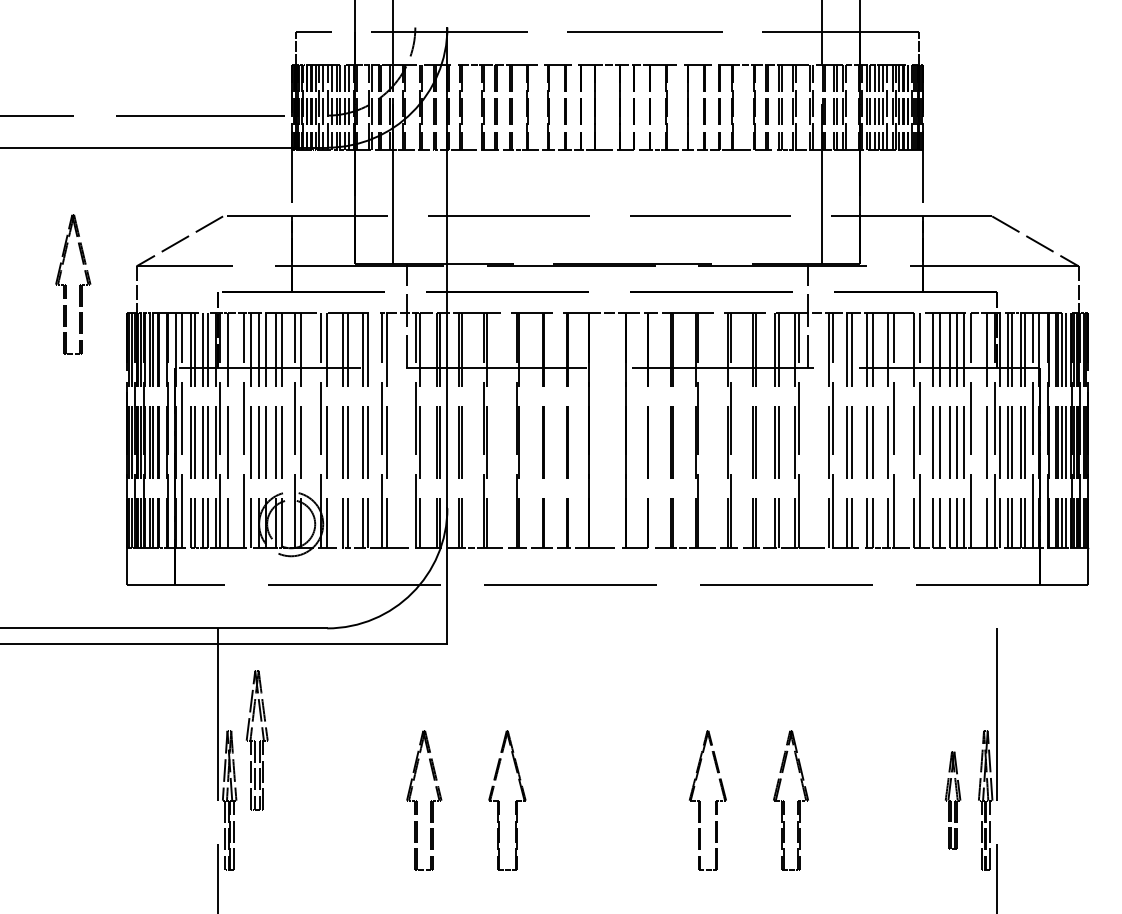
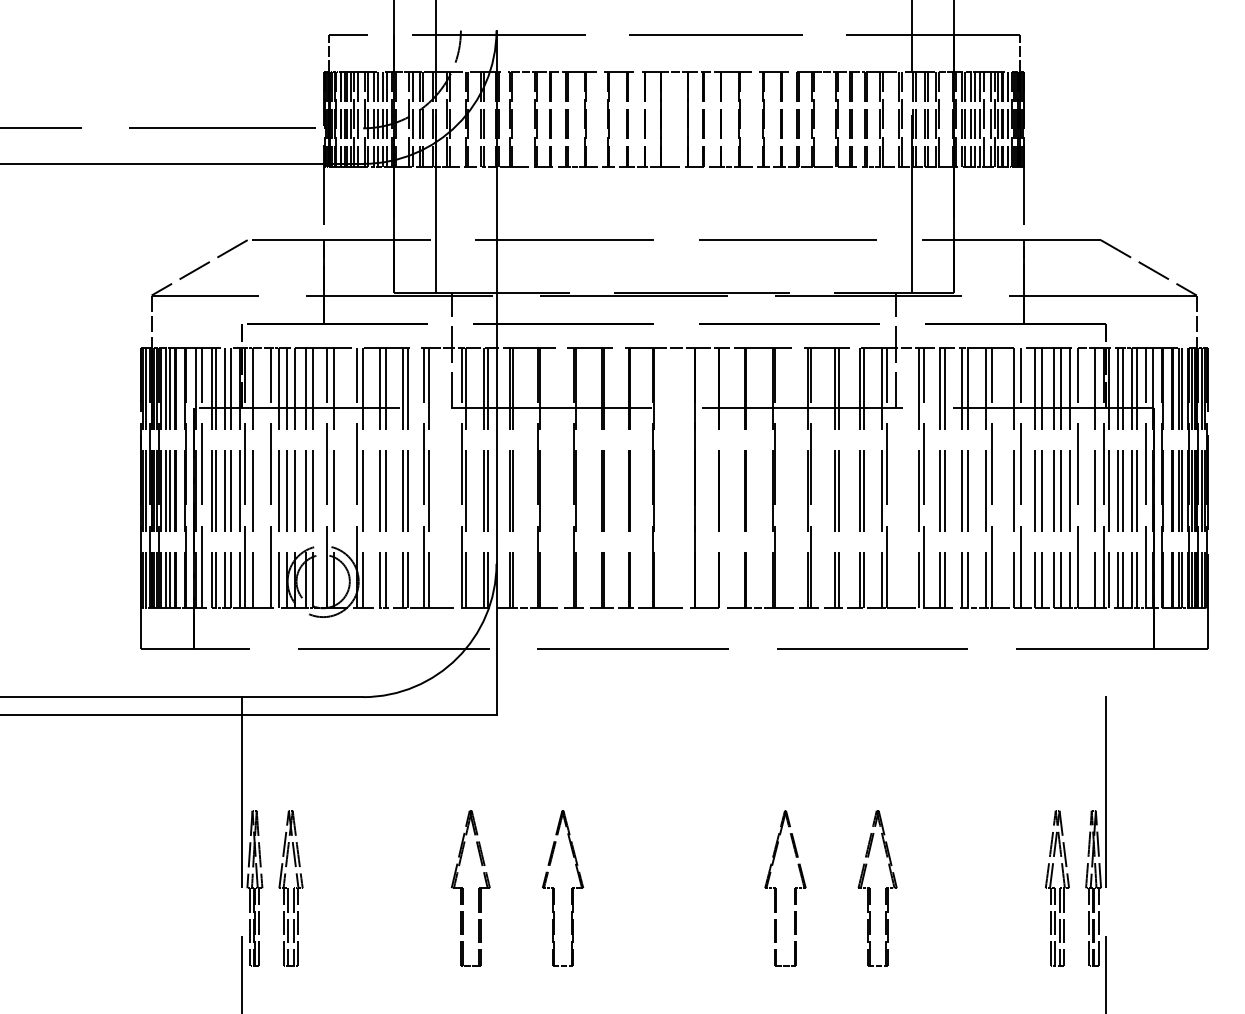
part: (79, 285) -> (88, 316), removed
part: (256, 740) -> (290, 888), moved
part: (952, 800) -> (1056, 888), size x1.43

